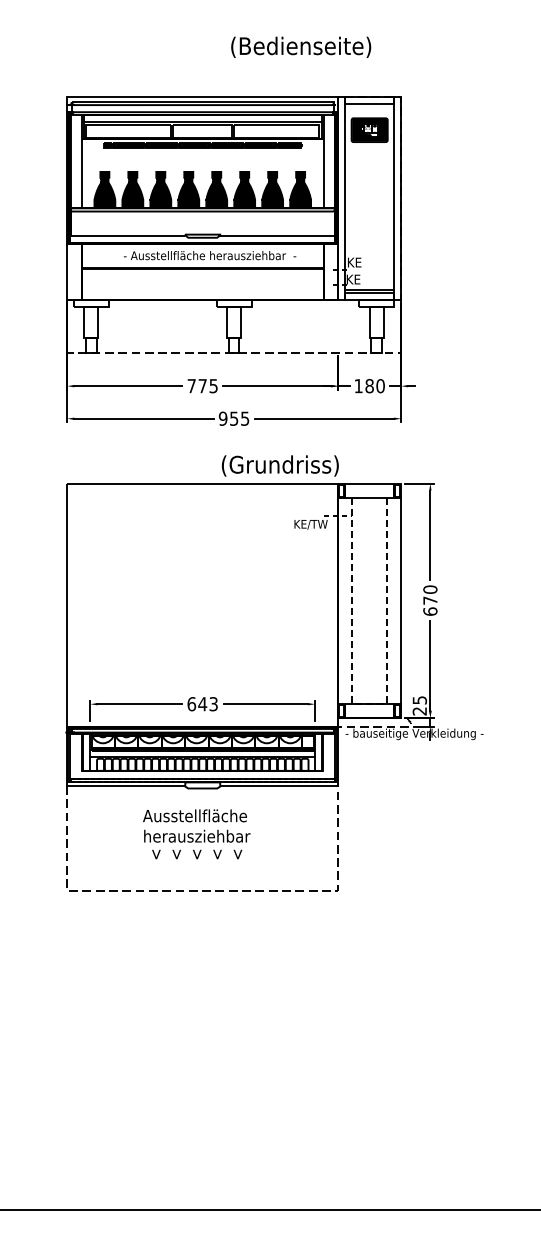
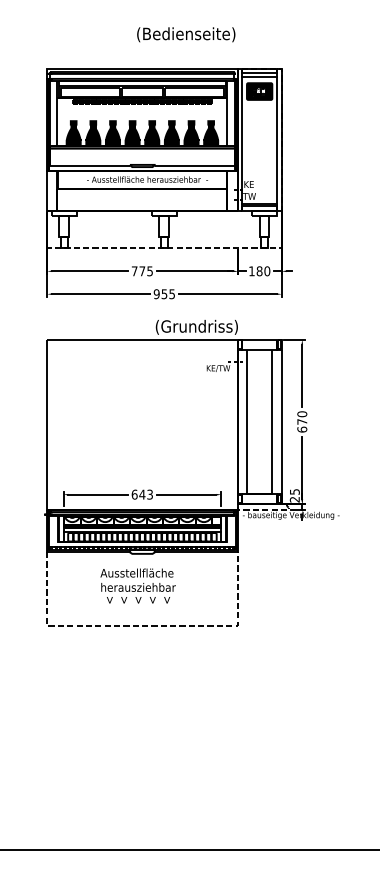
text: (301, 46) -> (186, 34), moved
line: (369, 110) -> (259, 77), added
text: (355, 279) -> (249, 196), KE -> TW
line: (369, 703) -> (259, 494), dashed -> solid

